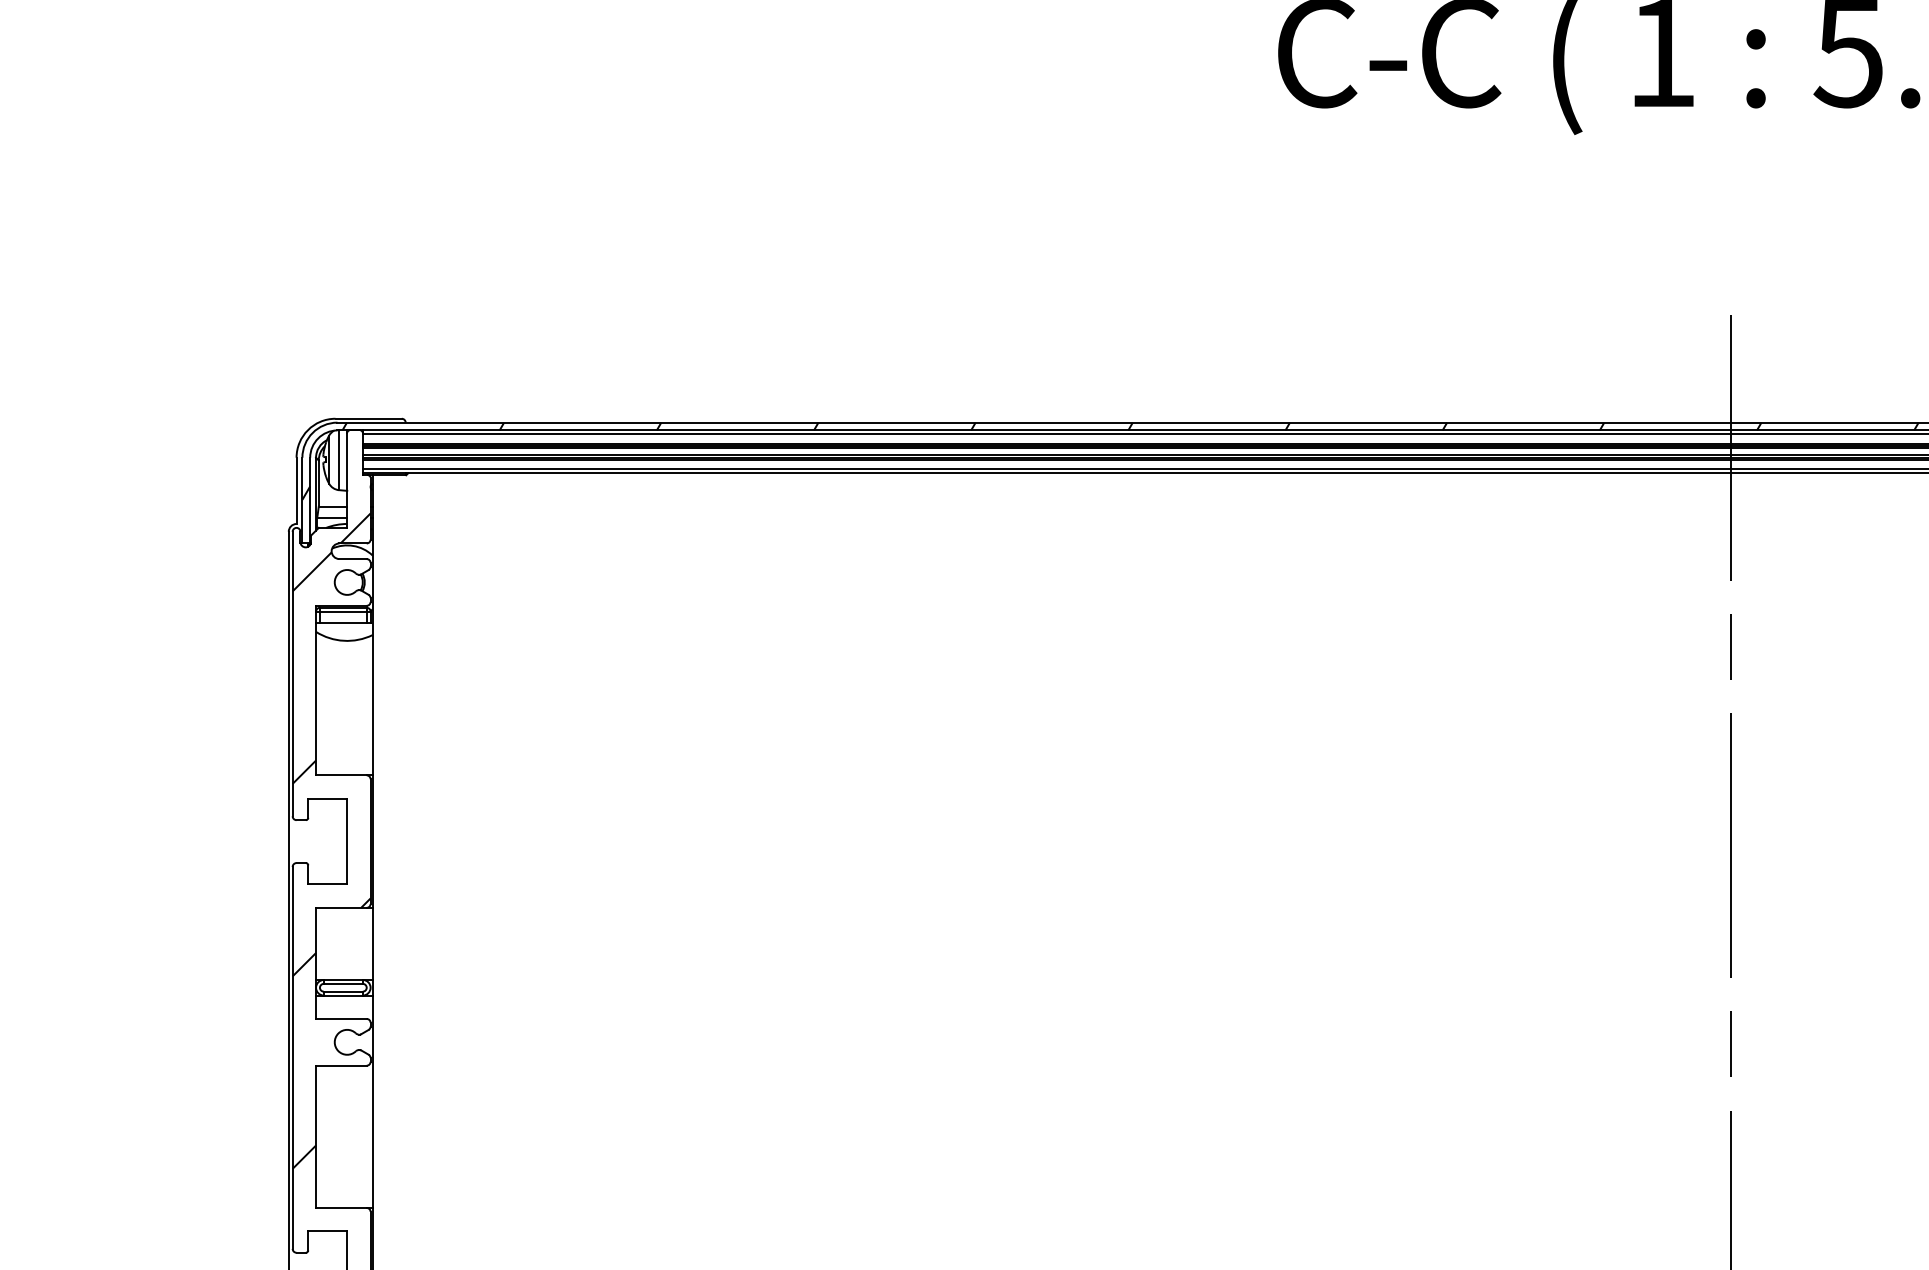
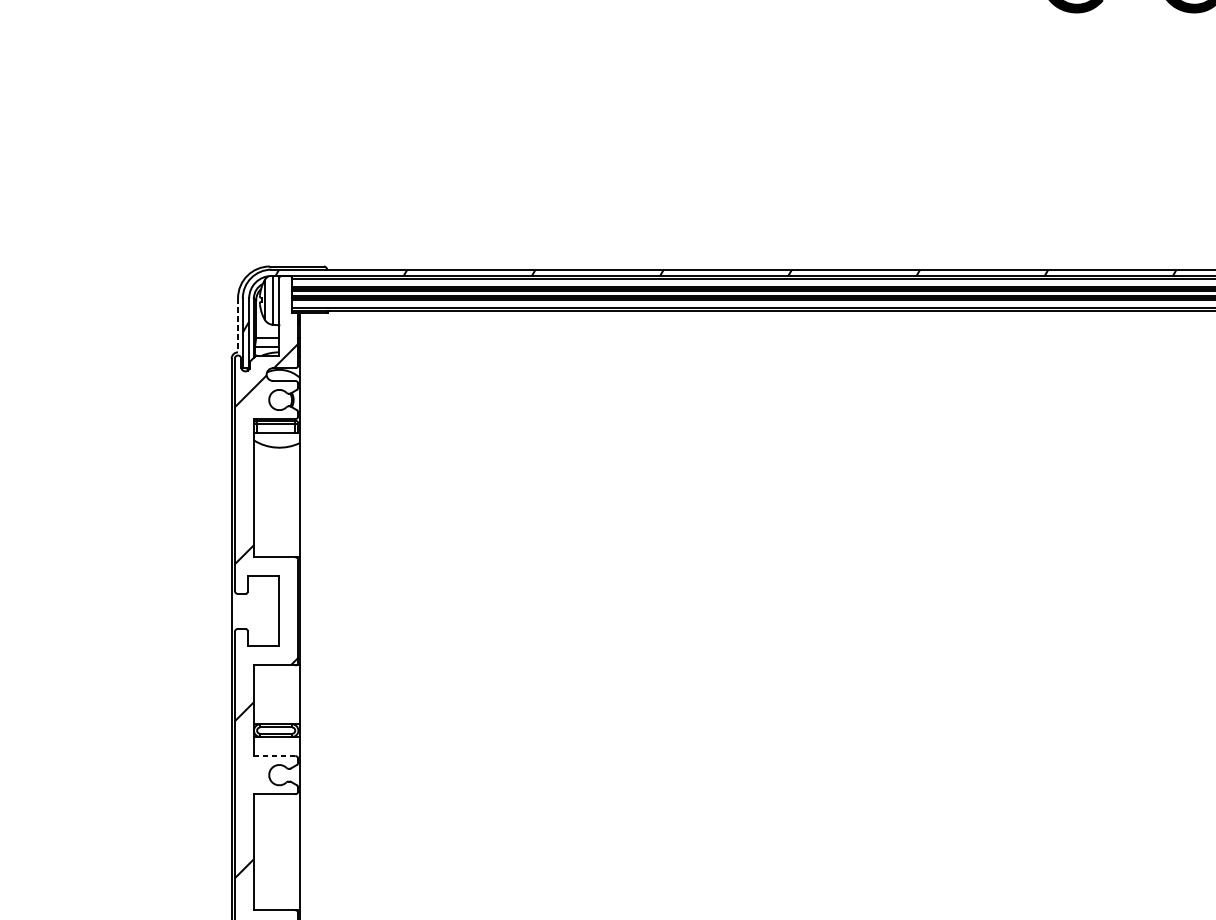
line: (296, 491) -> (237, 325), solid -> dashed
line: (340, 1018) -> (273, 755), solid -> dashed

